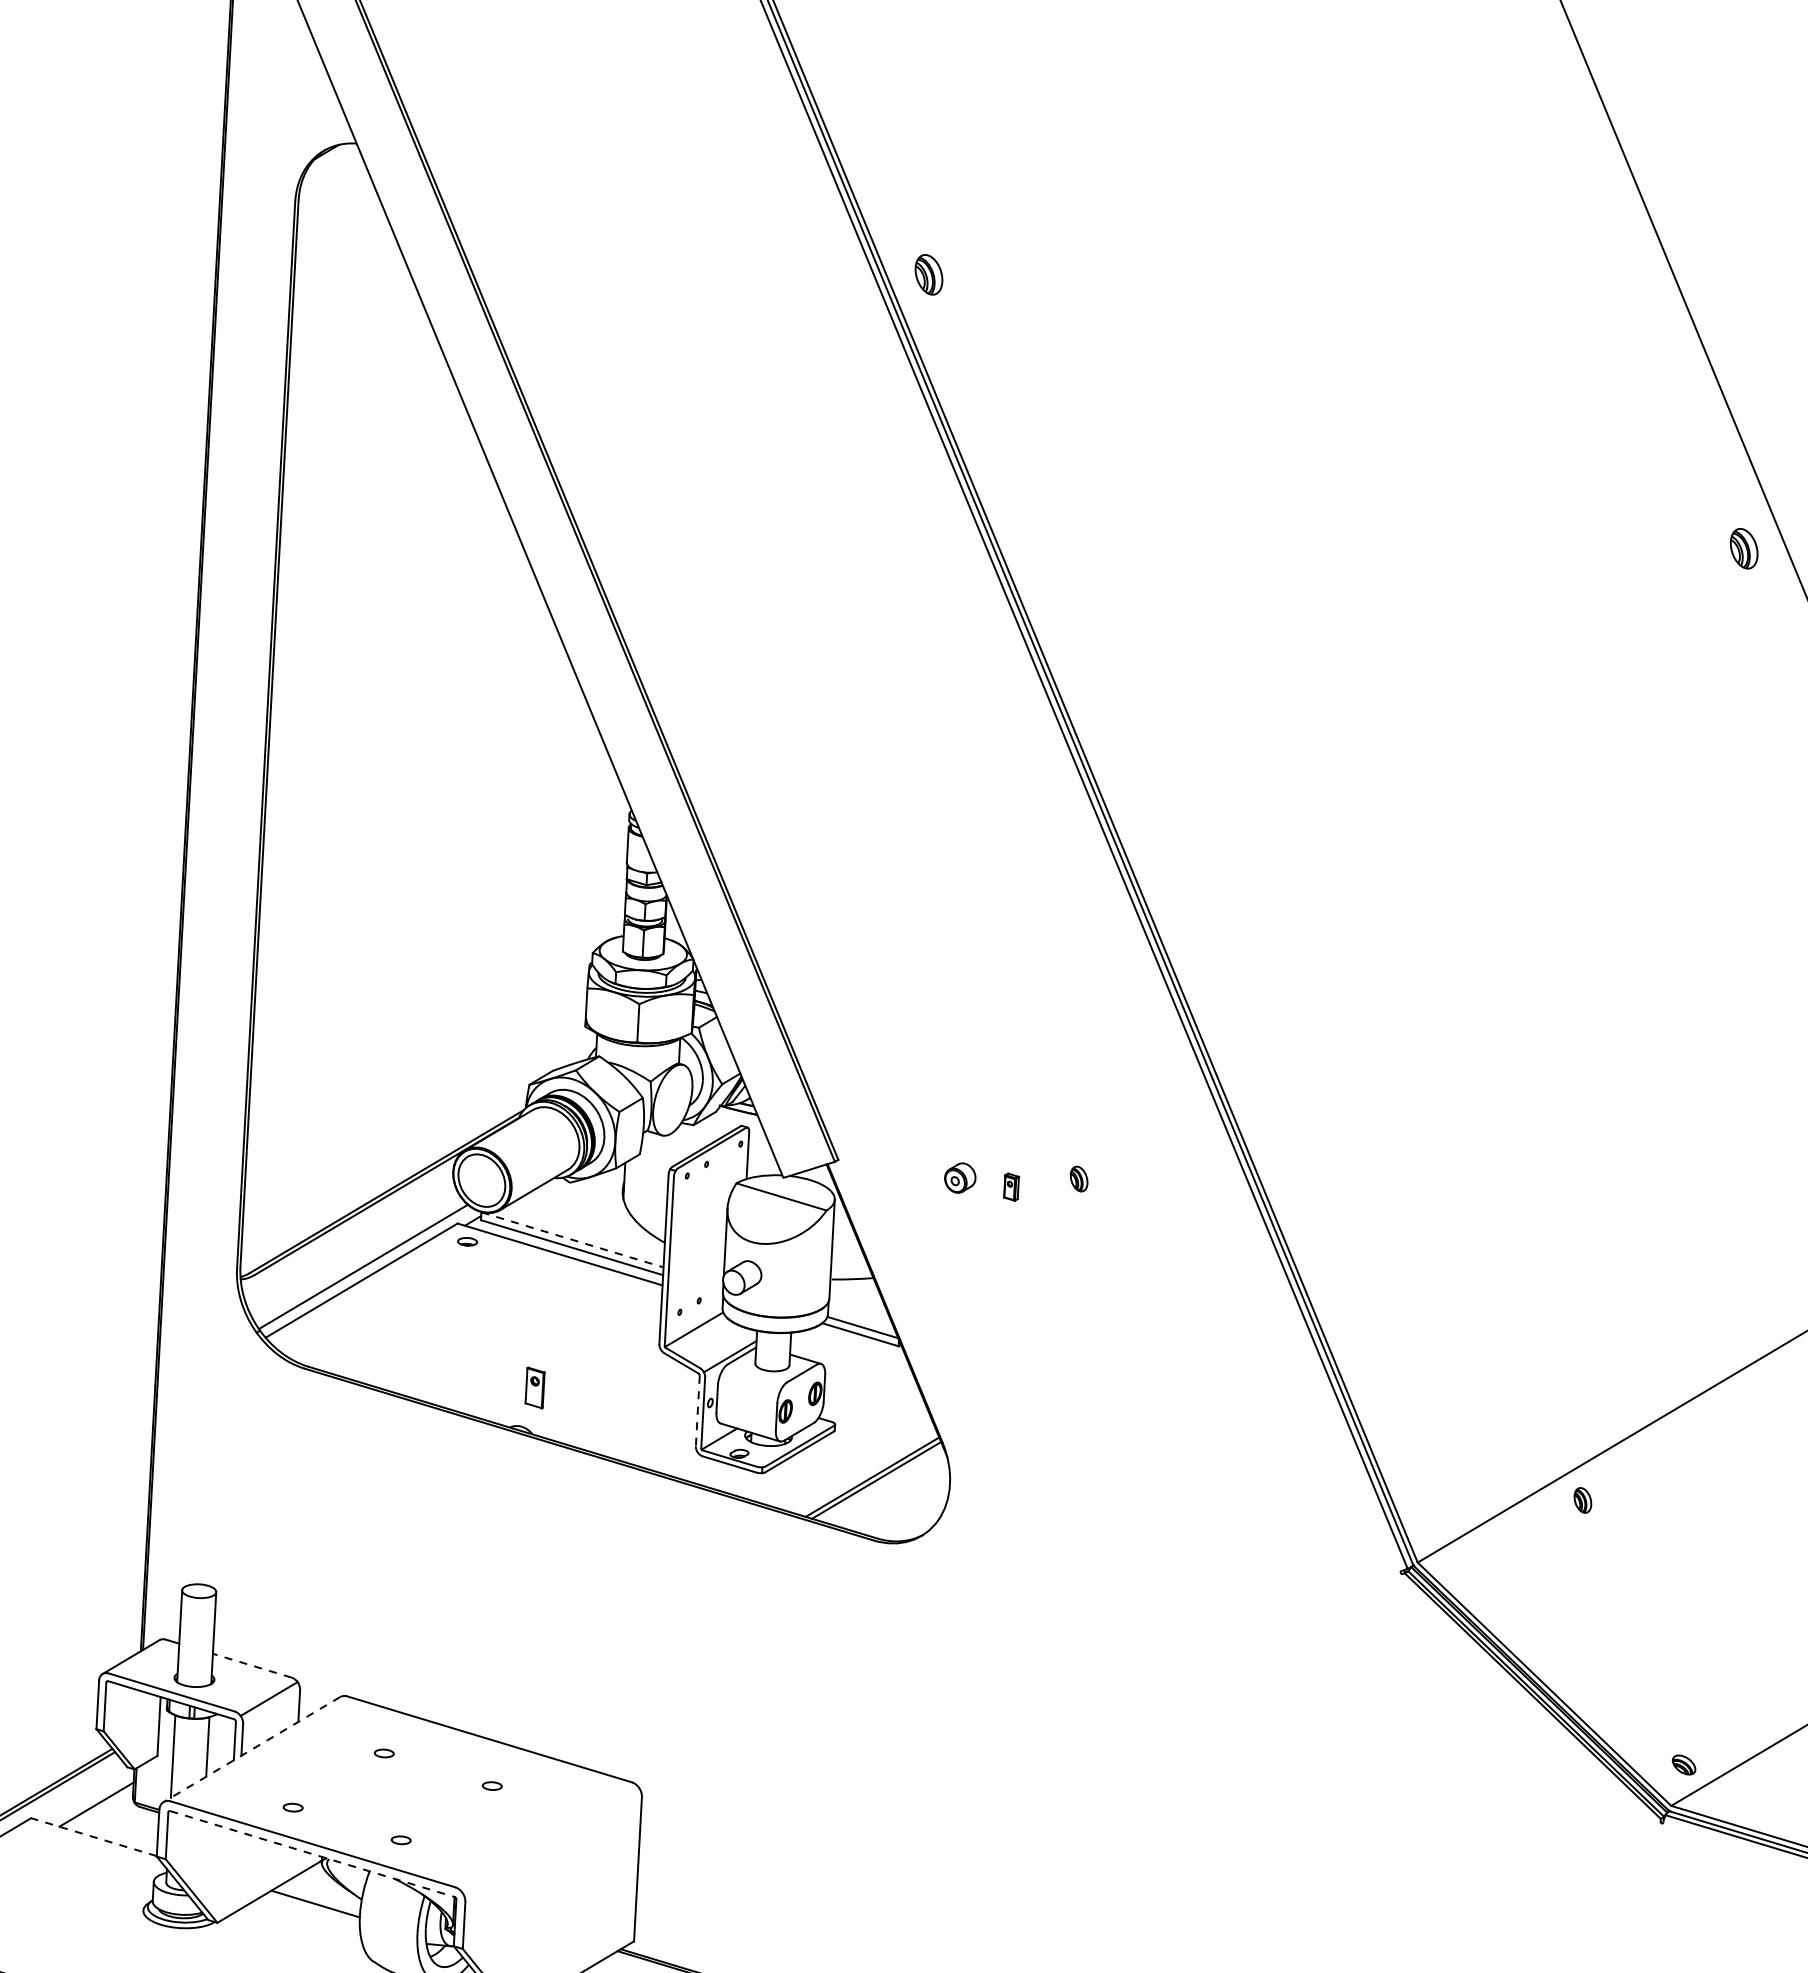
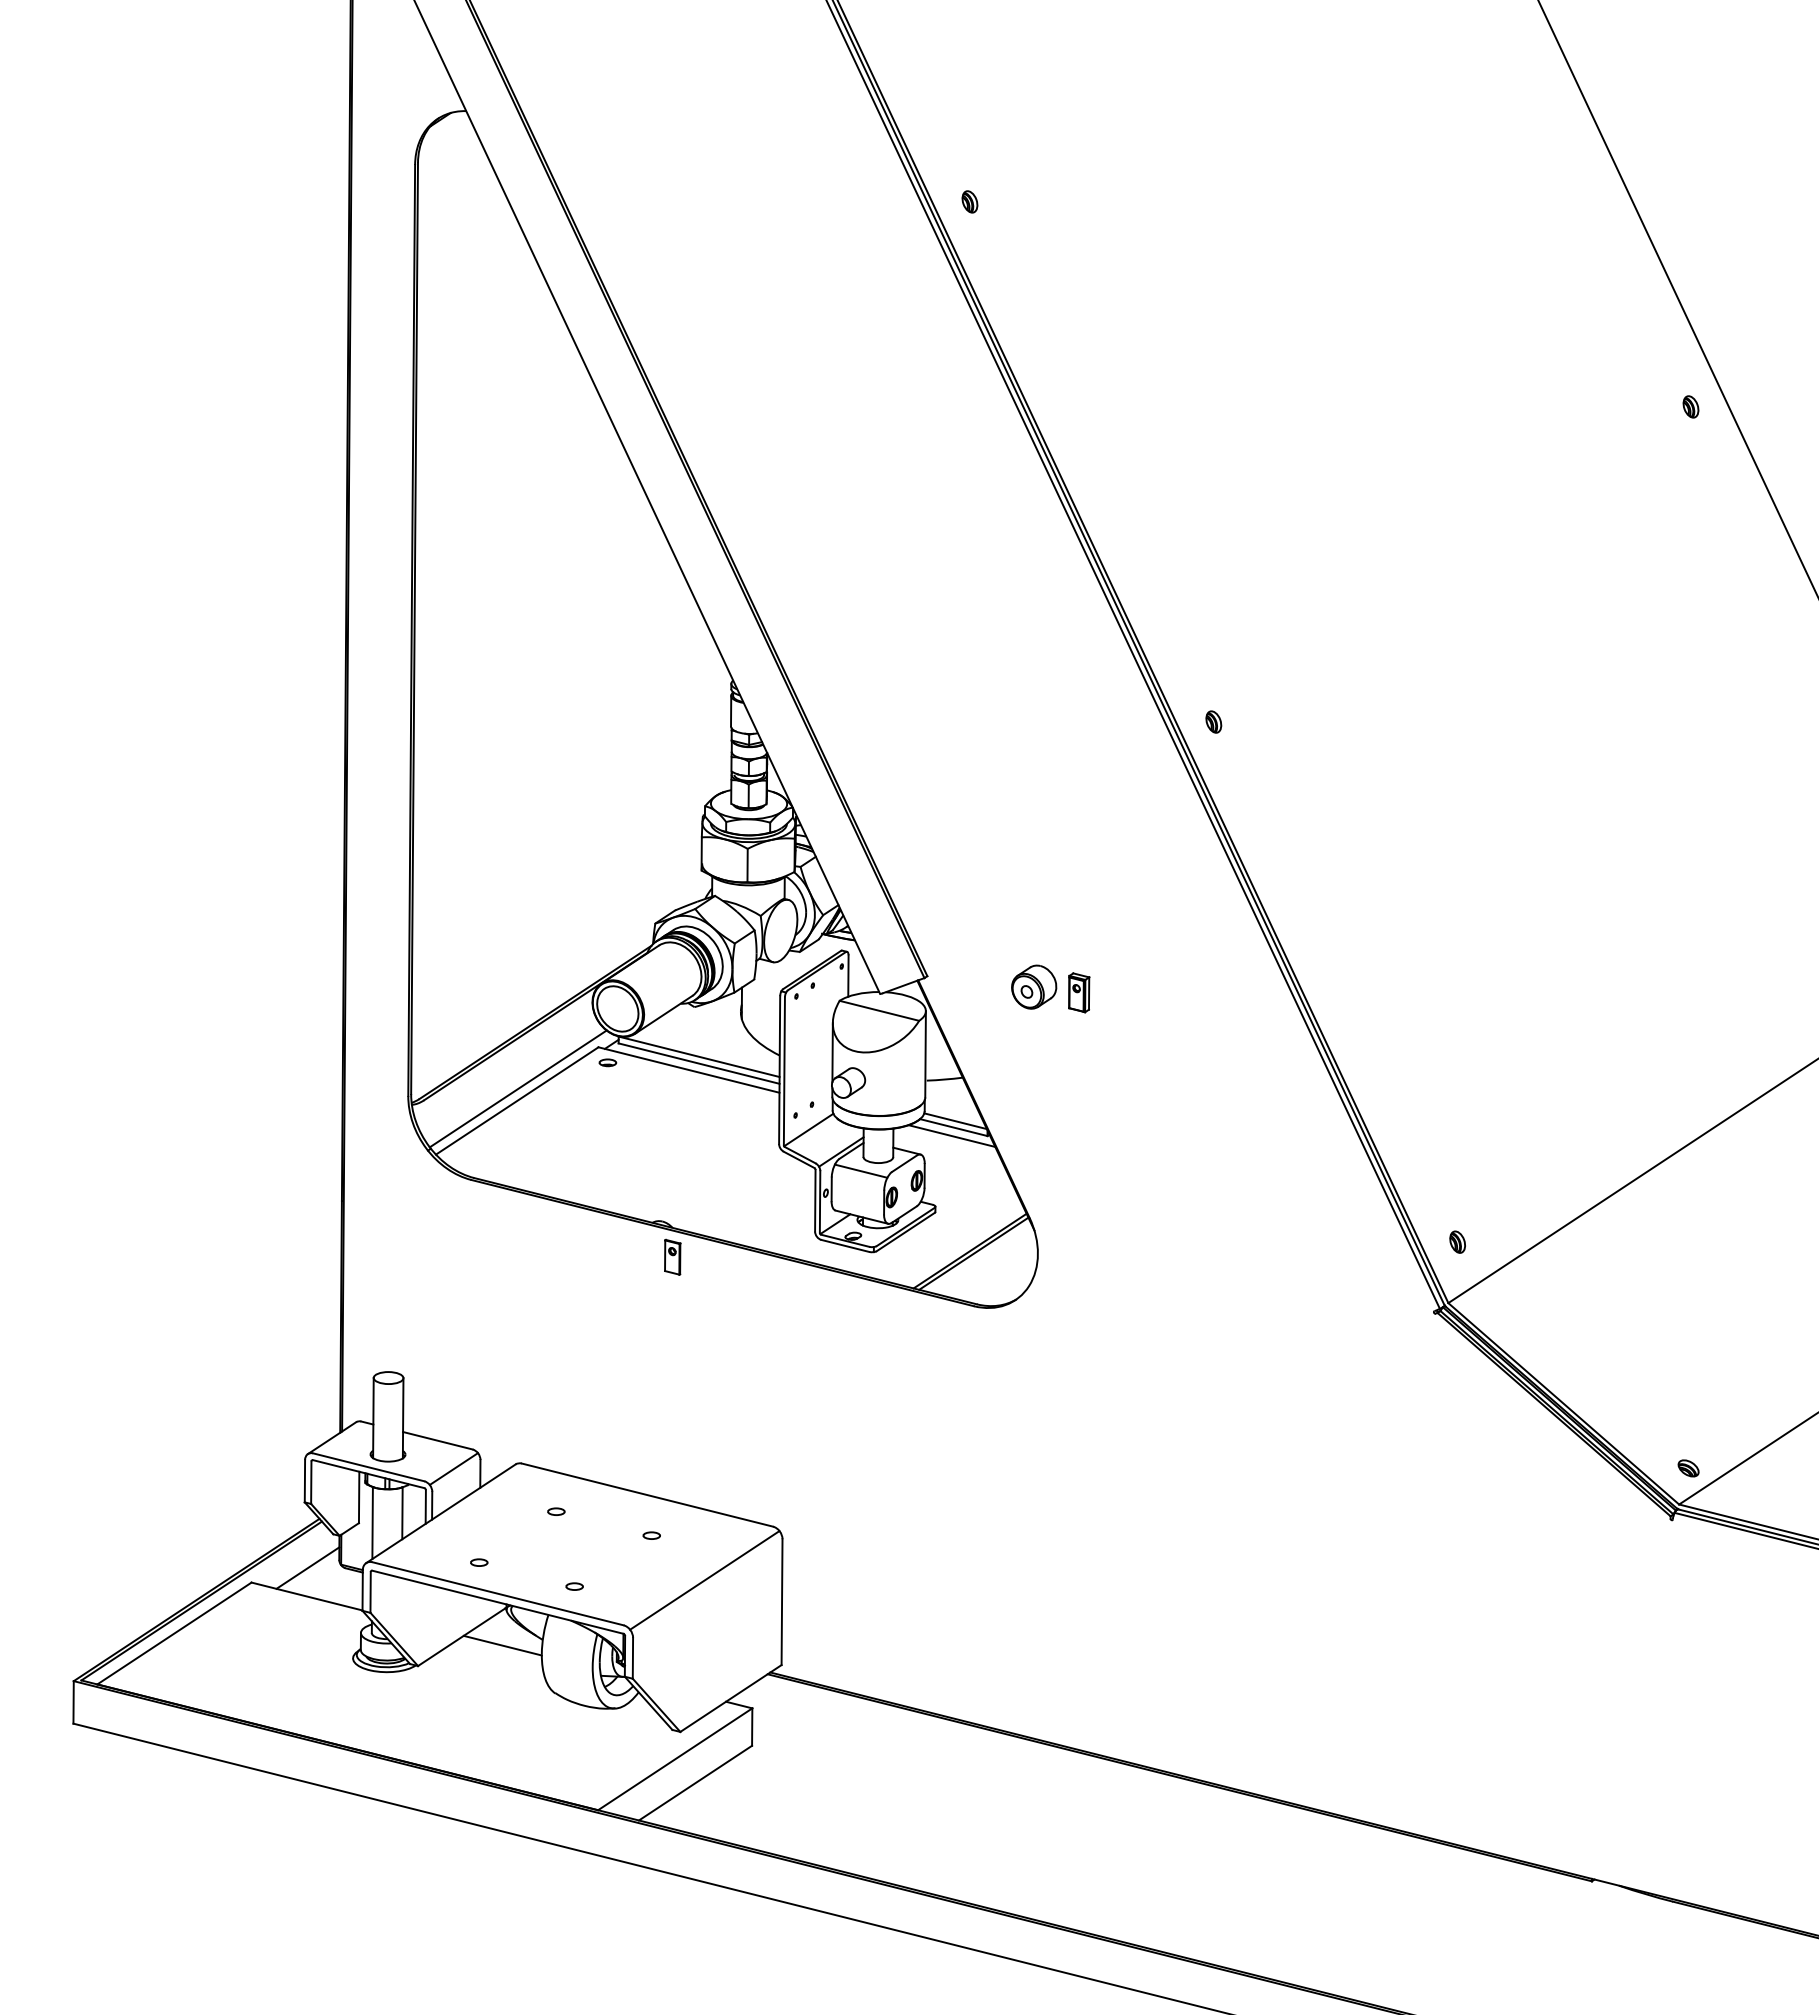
part: (928, 274) -> (969, 201), size x0.62
part: (1743, 548) -> (1690, 406), size x0.62
part: (960, 1177) -> (1034, 986), size x1.67
part: (1078, 1178) -> (1213, 721), moved
part: (1011, 1186) -> (1079, 992), size x1.67
line: (572, 1239) -> (699, 1056), dashed -> solid
line: (857, 1343) -> (951, 1135), added
line: (751, 1378) -> (860, 1170), added
part: (534, 1387) -> (672, 1256), moved
line: (698, 1410) -> (815, 1200), dashed -> solid
part: (1582, 1499) -> (1457, 1241), moved
line: (251, 1665) -> (437, 1440), dashed -> solid
line: (251, 1749) -> (440, 1513), dashed -> solid
line: (93, 1837) -> (306, 1596), dashed -> solid
line: (550, 1840) -> (704, 1580), added
line: (313, 1854) -> (498, 1602), dashed -> solid

